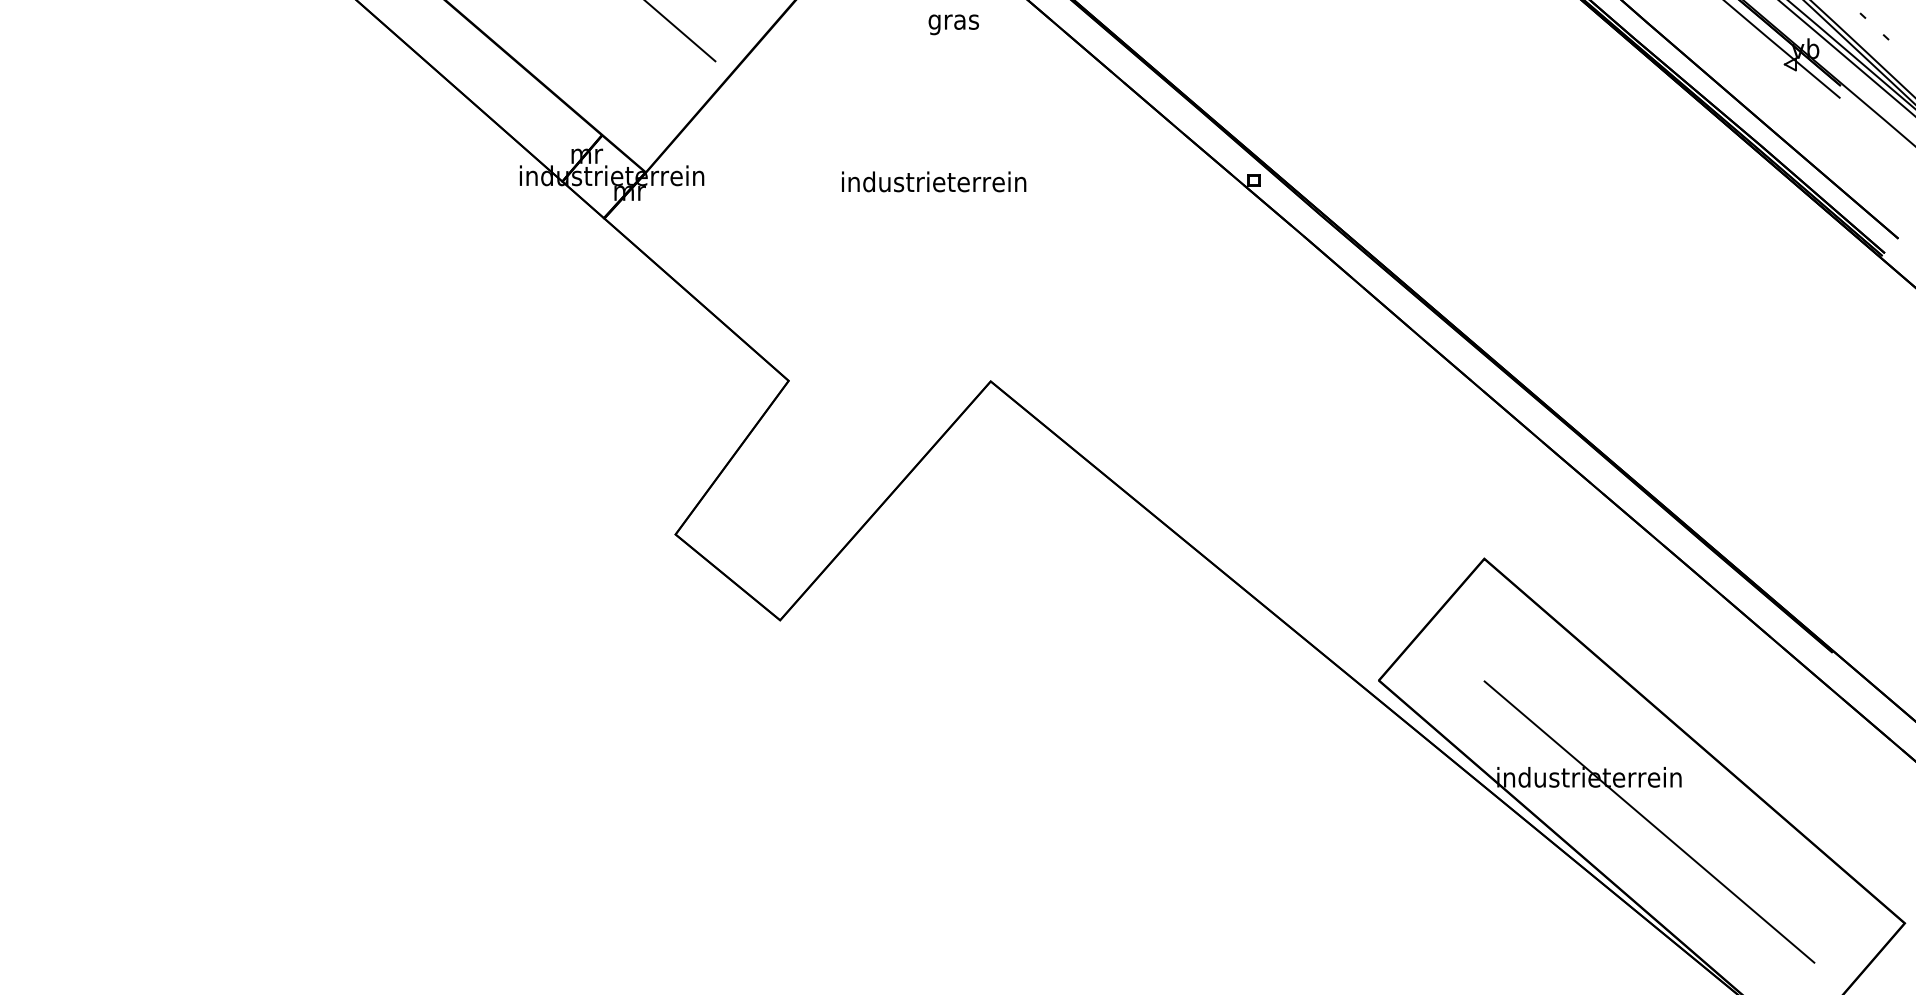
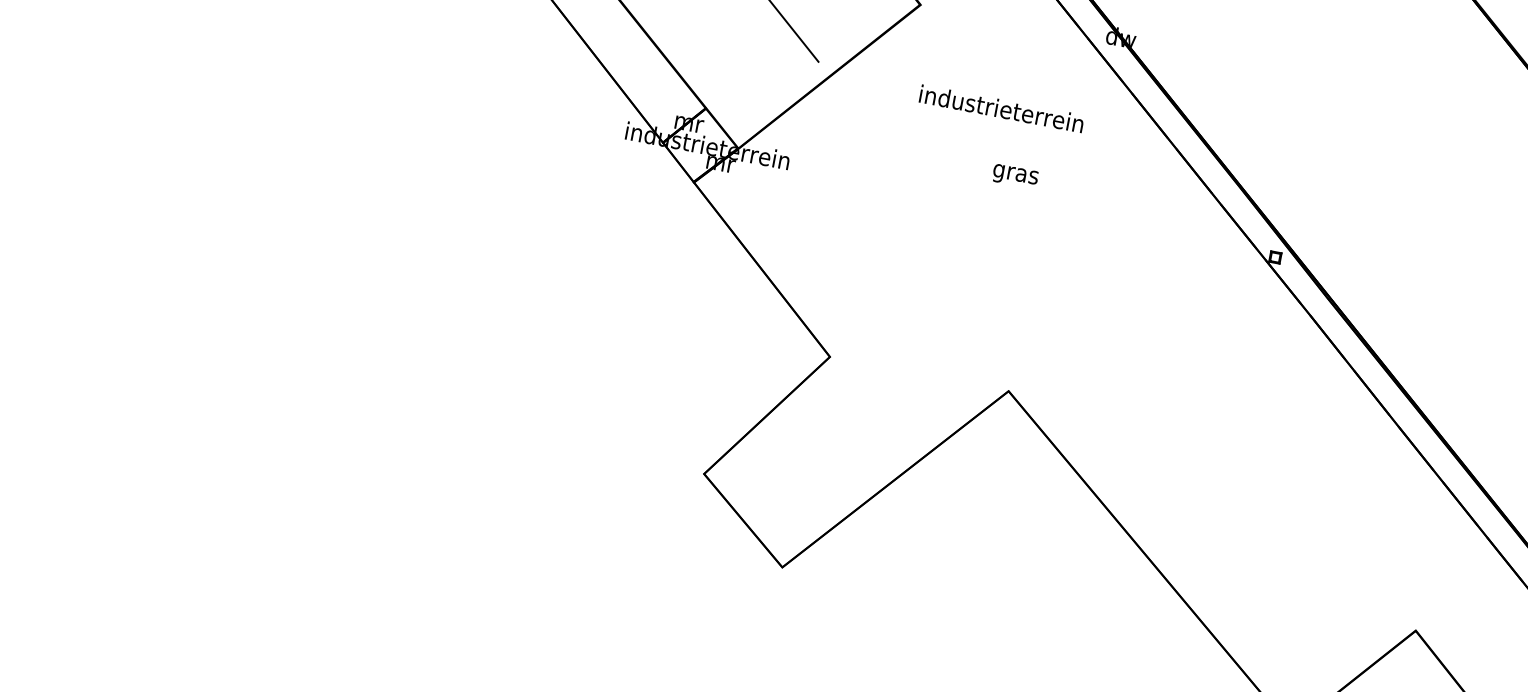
text: (953, 24) -> (1015, 176), moved
text: (934, 181) -> (1002, 108), moved

